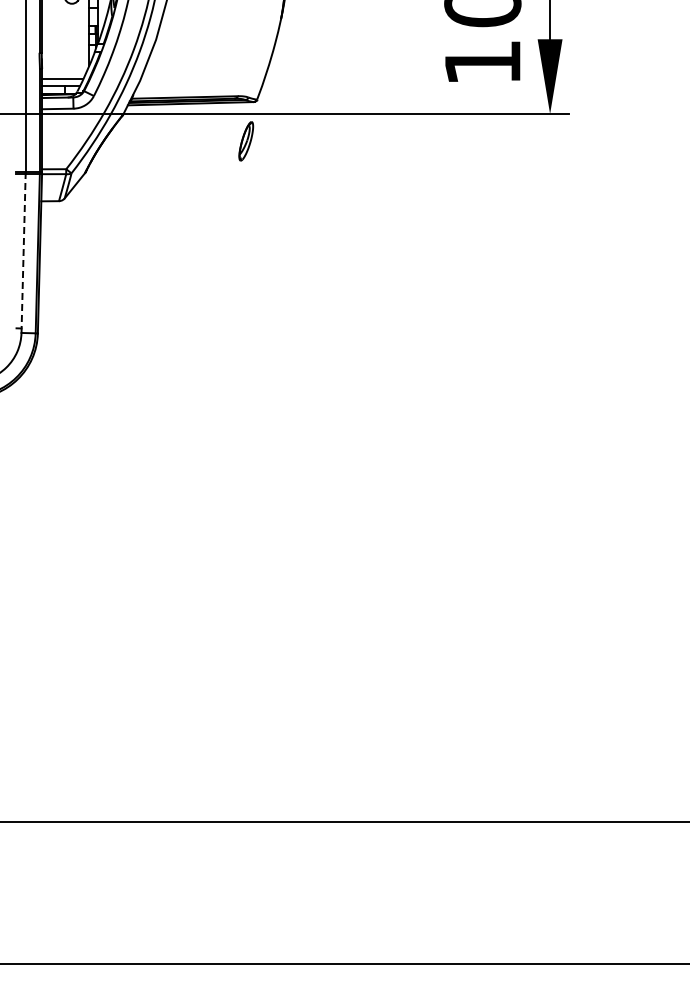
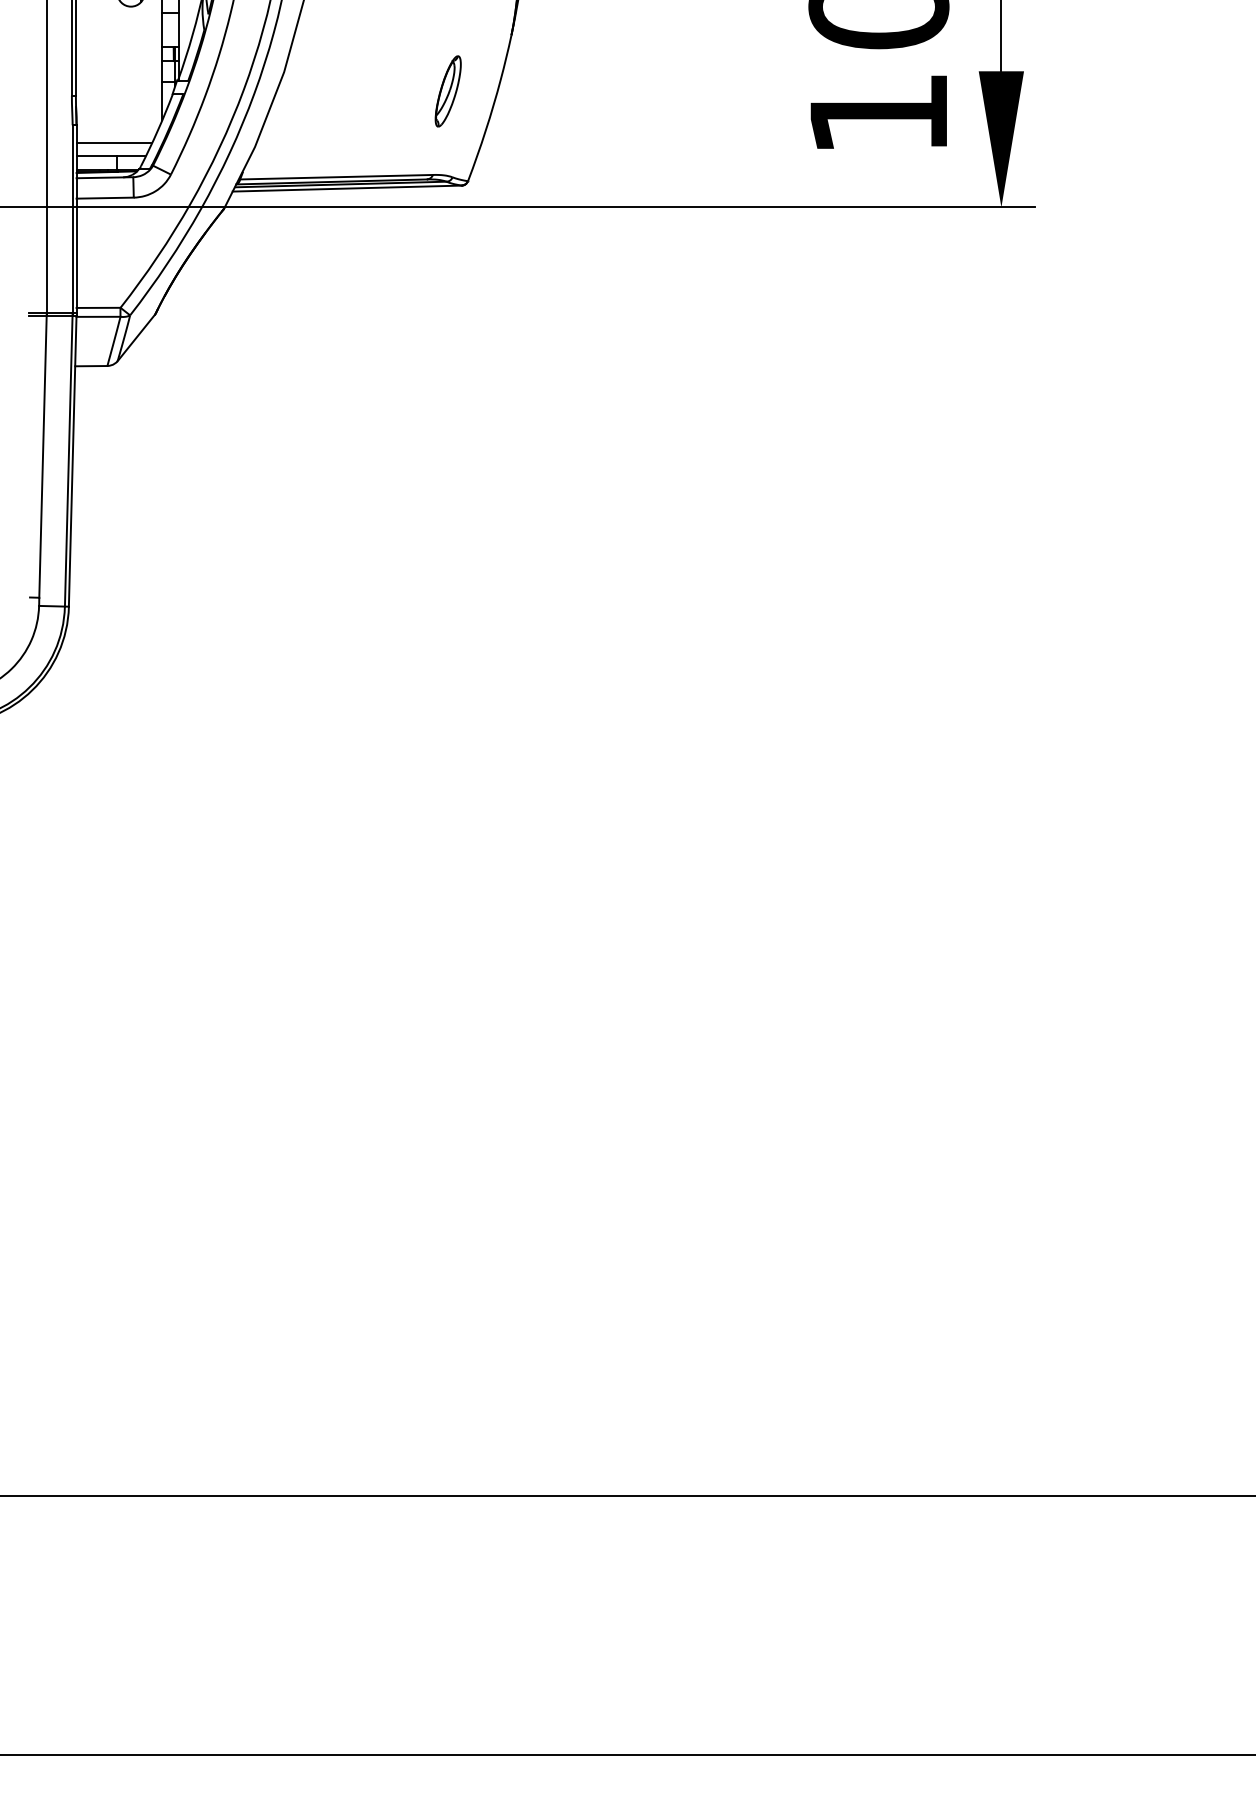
part: (246, 141) -> (448, 91), moved
line: (23, 250) -> (42, 455), dashed -> solid

